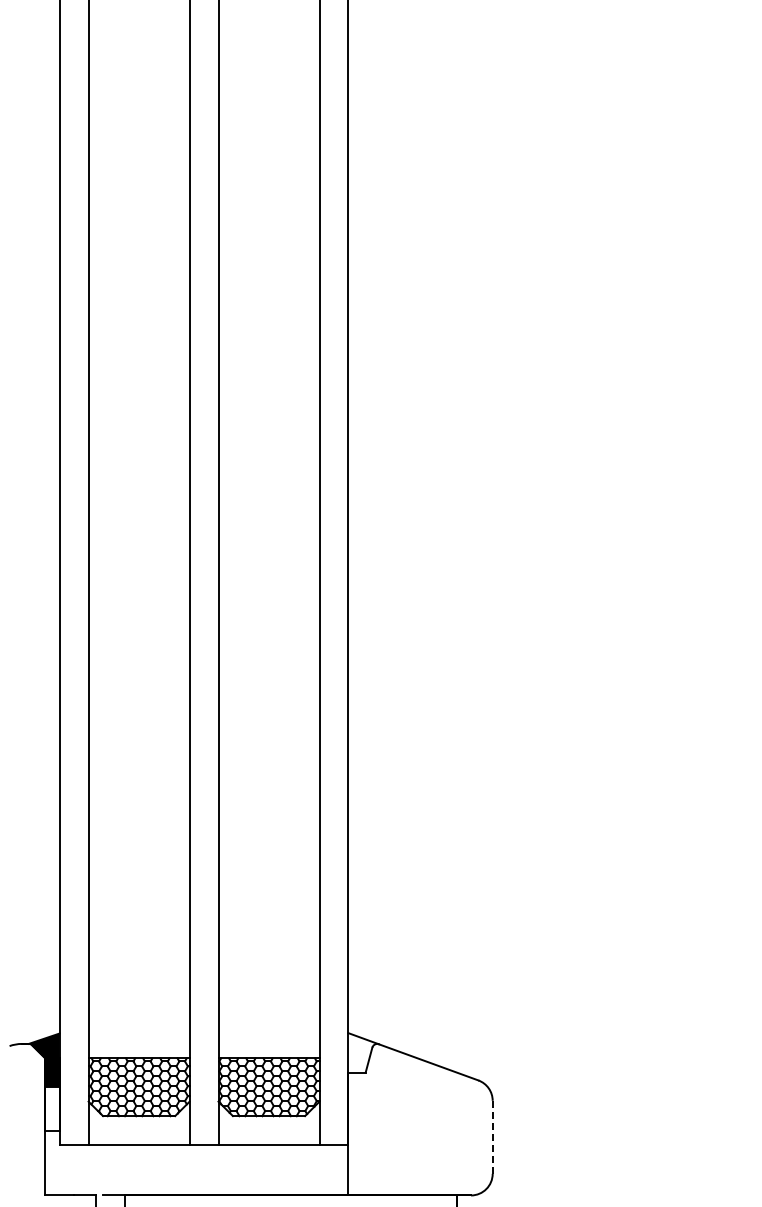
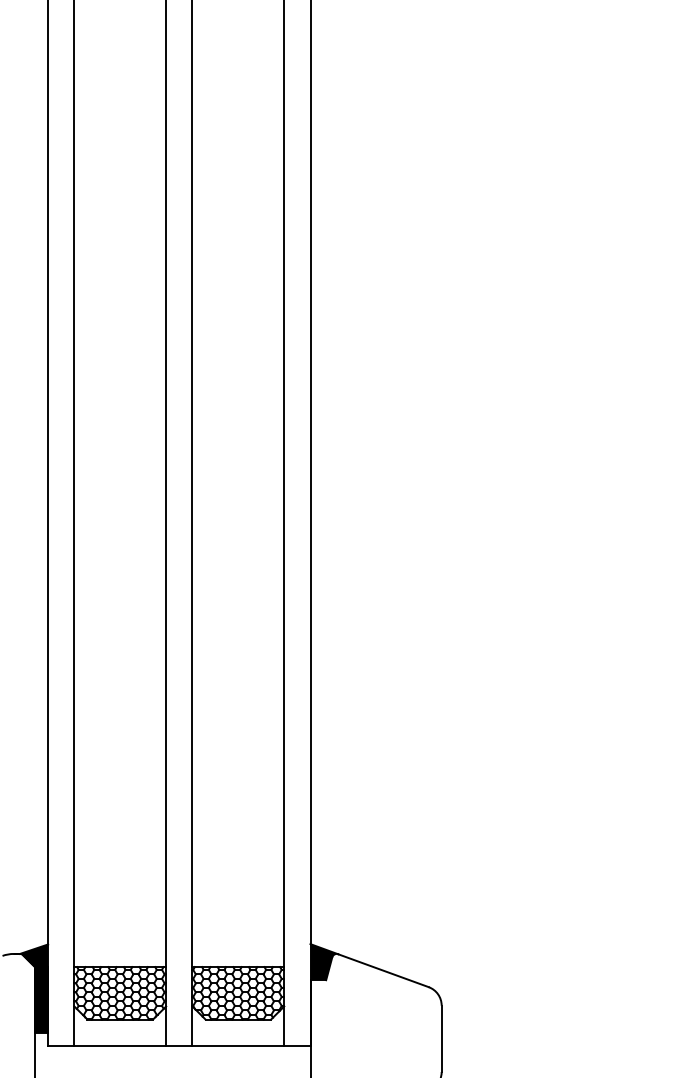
fill: (363, 1052) -> (324, 961), added
hatch: (52, 1094) -> (41, 999), added
line: (492, 1137) -> (441, 1039), dashed -> solid

